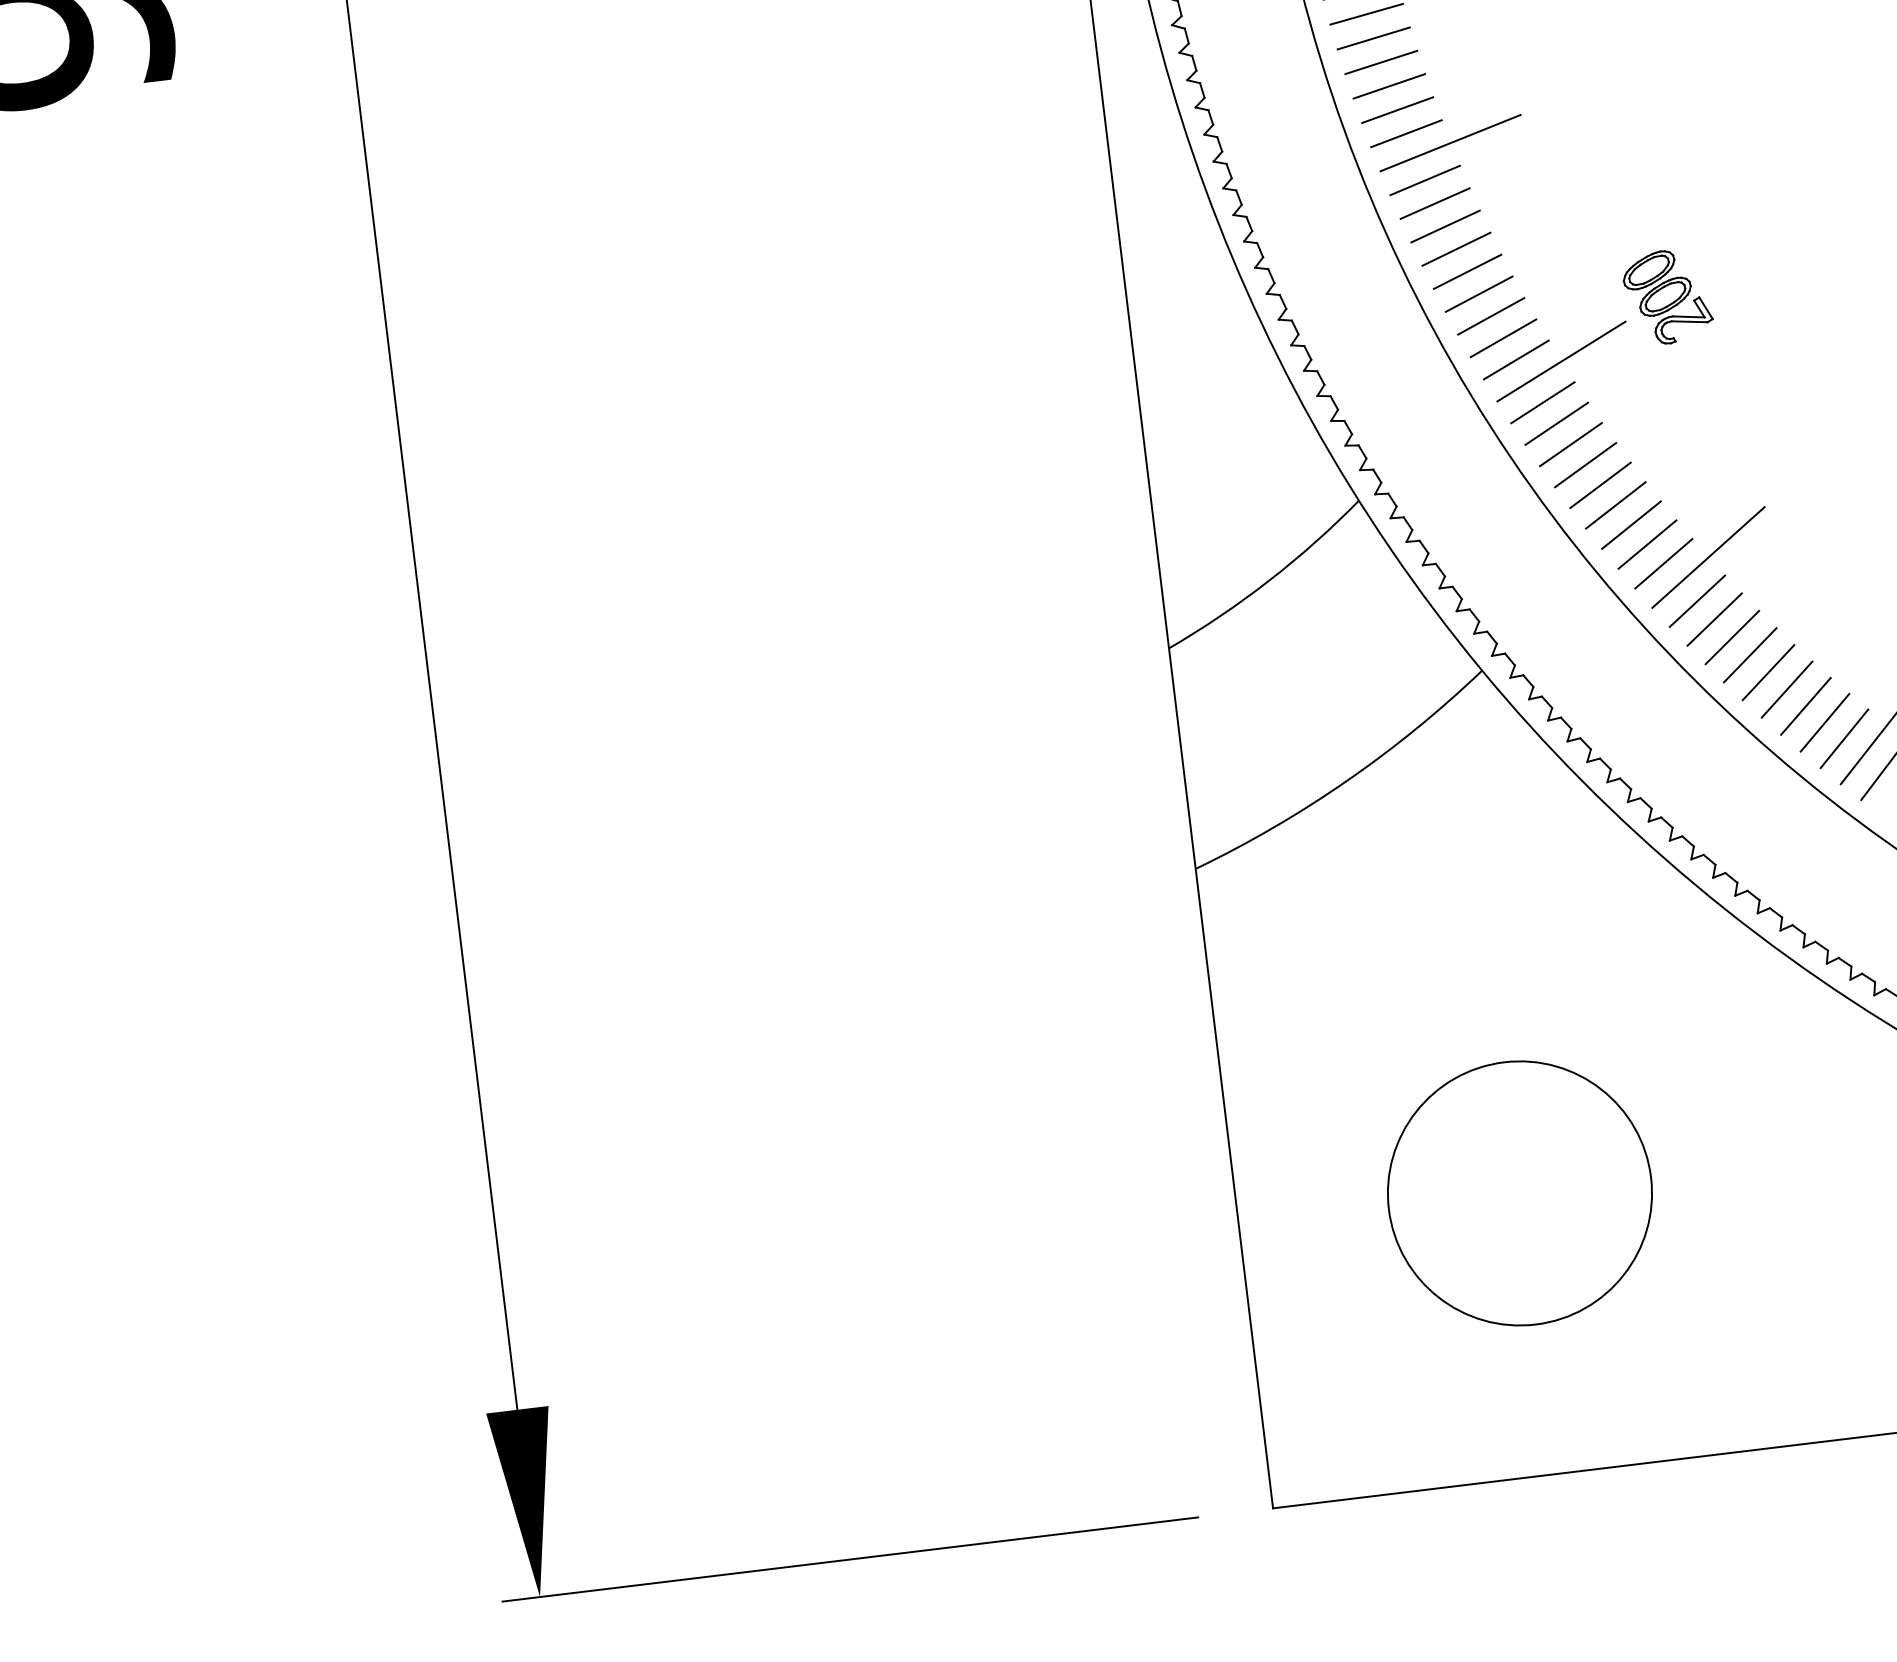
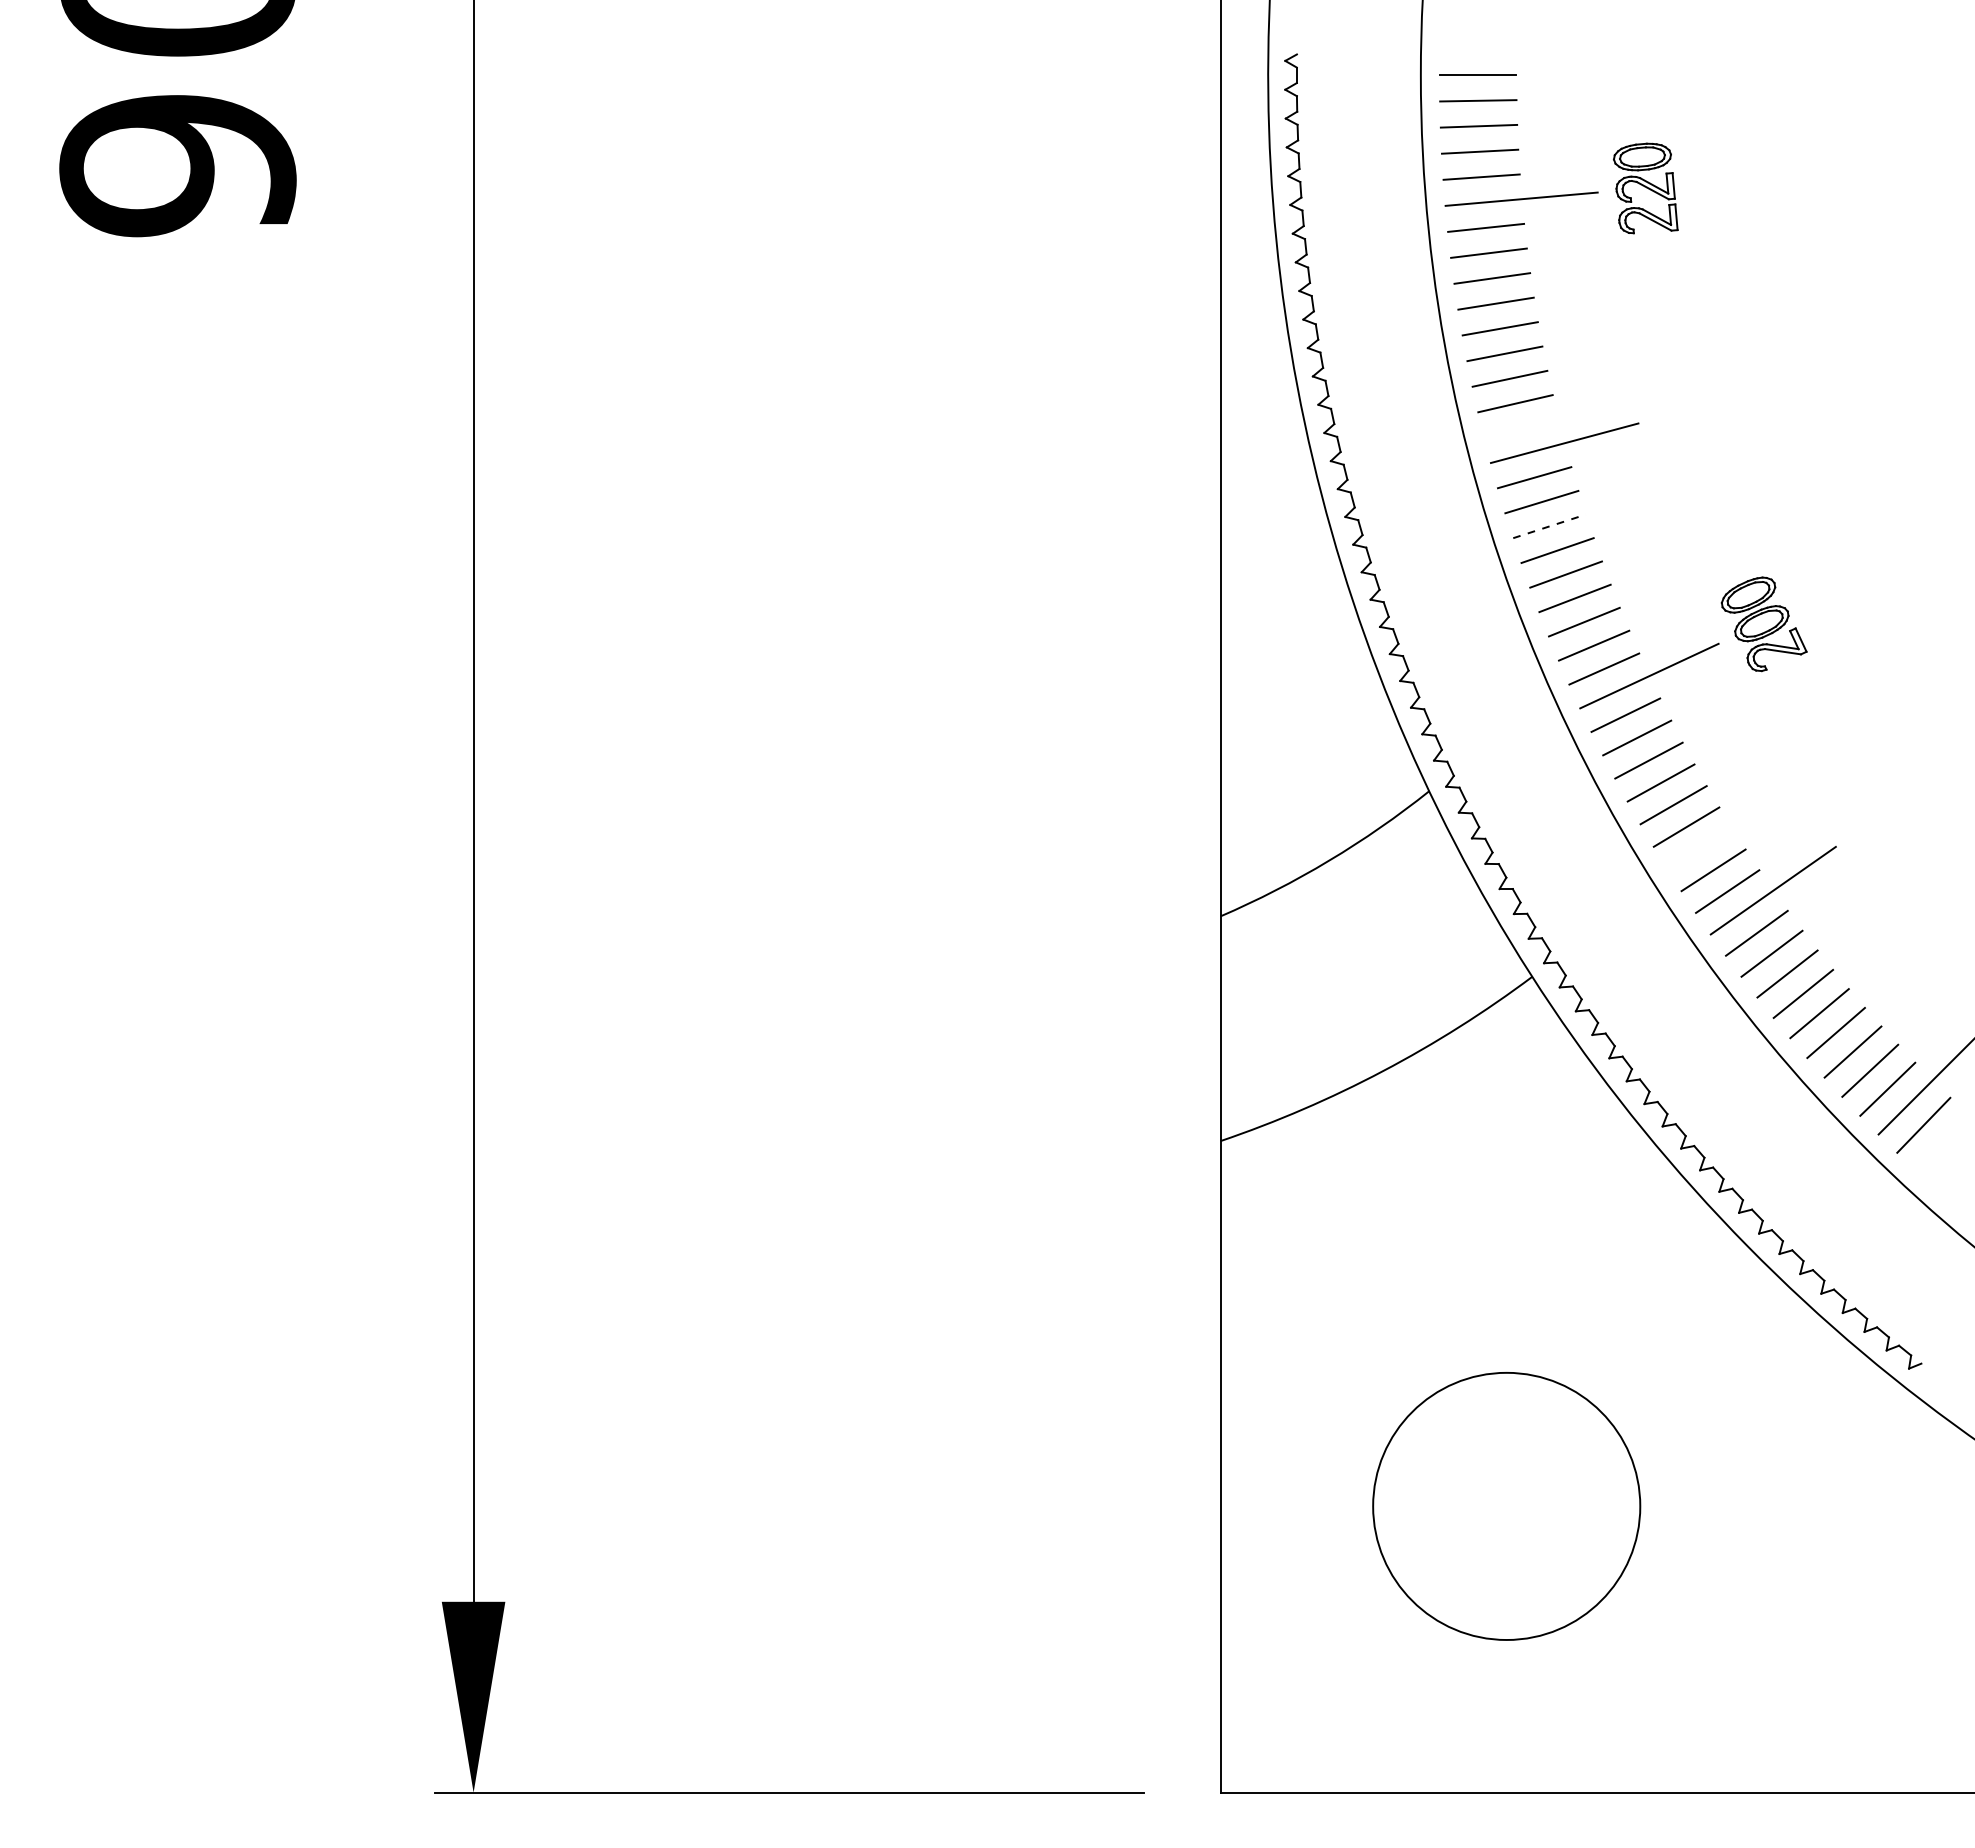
line: (1406, 133) -> (1521, 428), removed
line: (1446, 226) -> (1550, 526), solid -> dashed
line: (1631, 524) -> (1699, 848), removed

